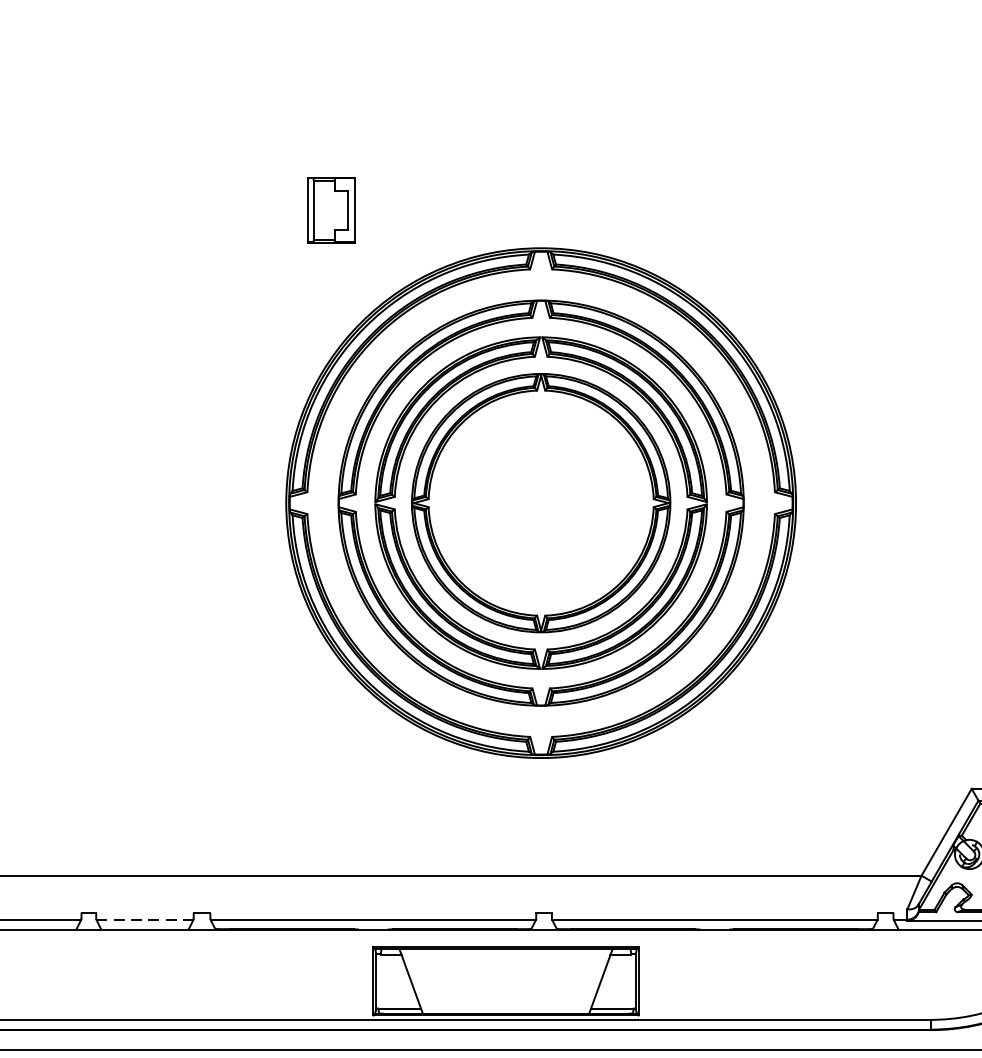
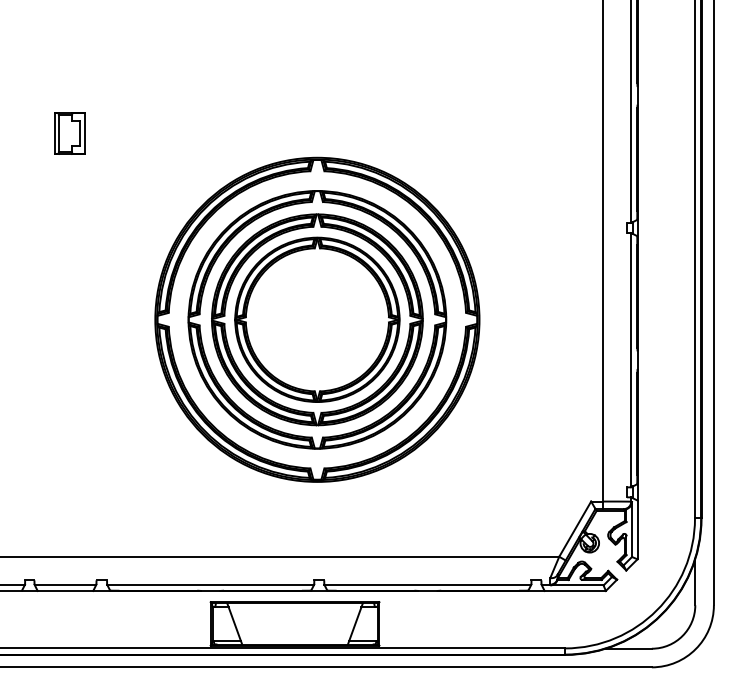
part: (330, 210) -> (69, 133), moved
line: (144, 919) -> (65, 584), dashed -> solid

